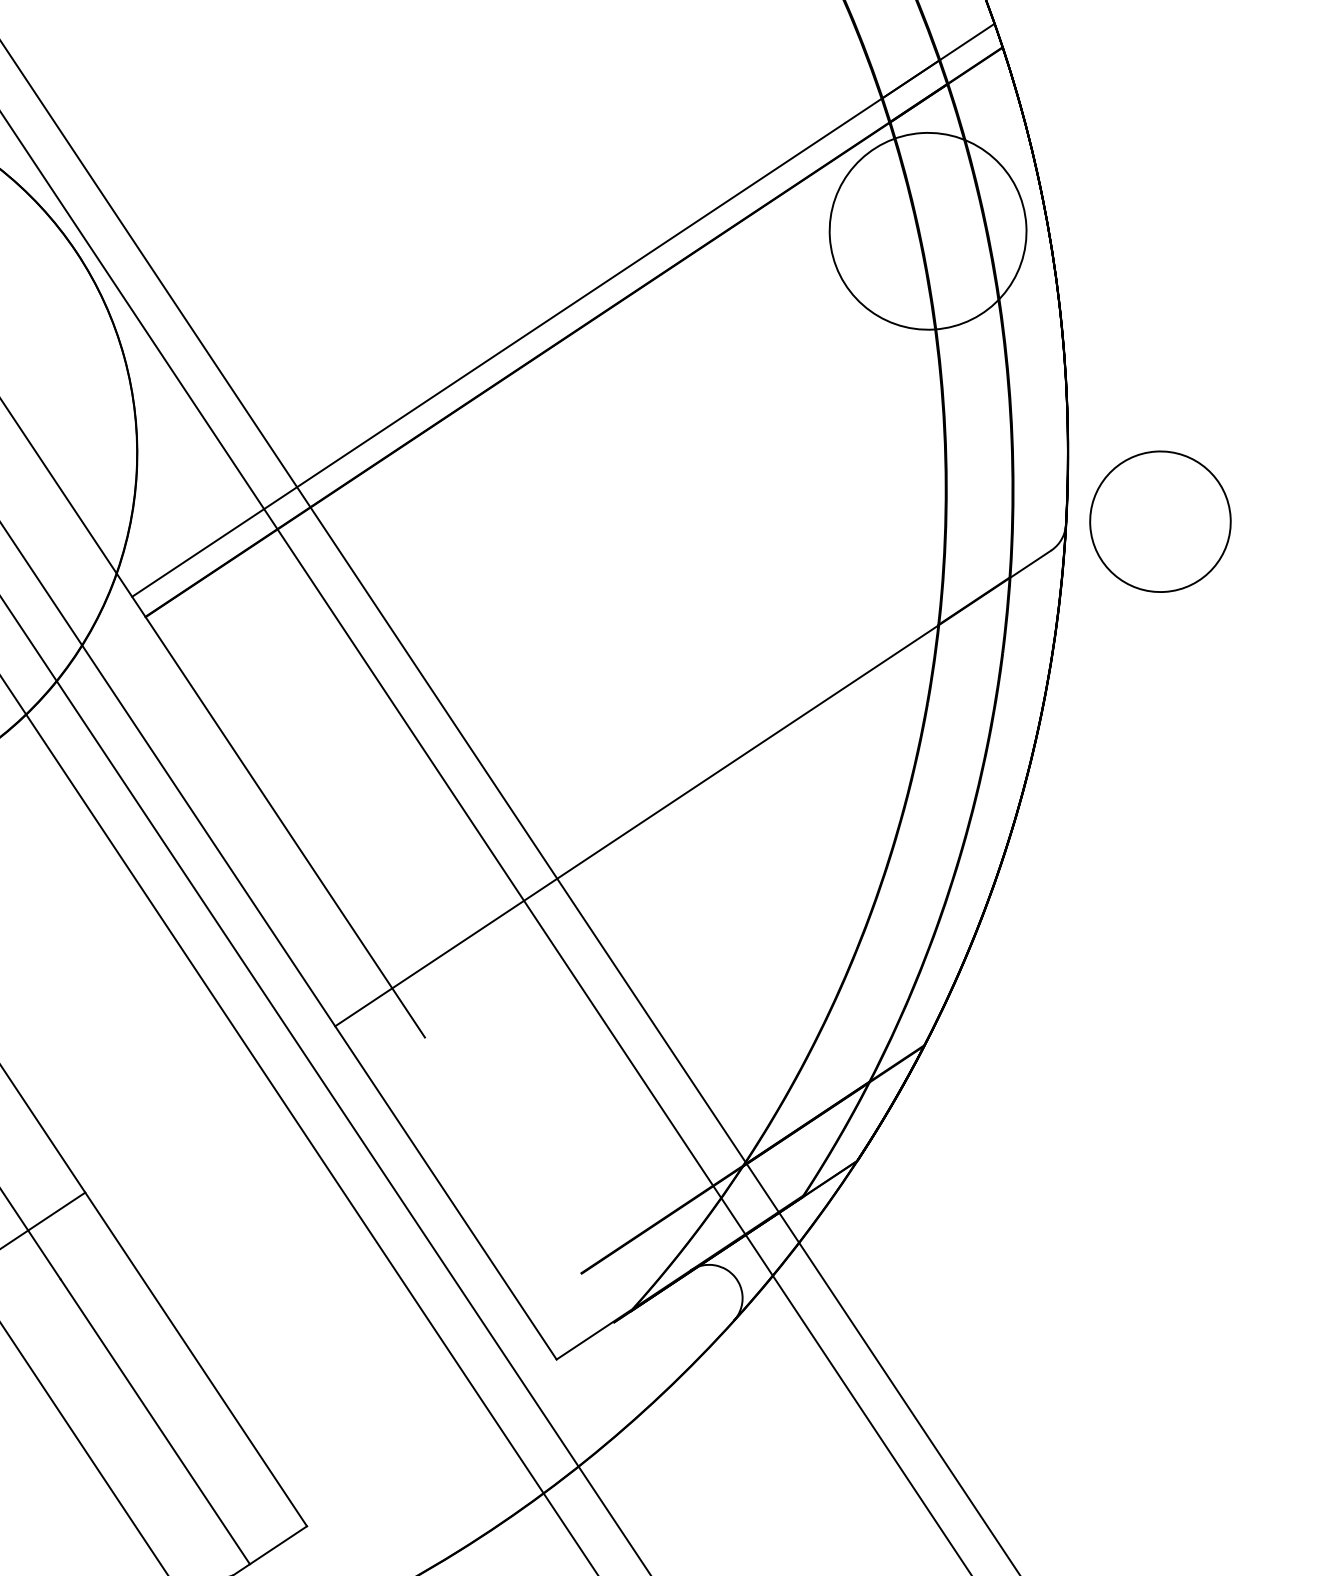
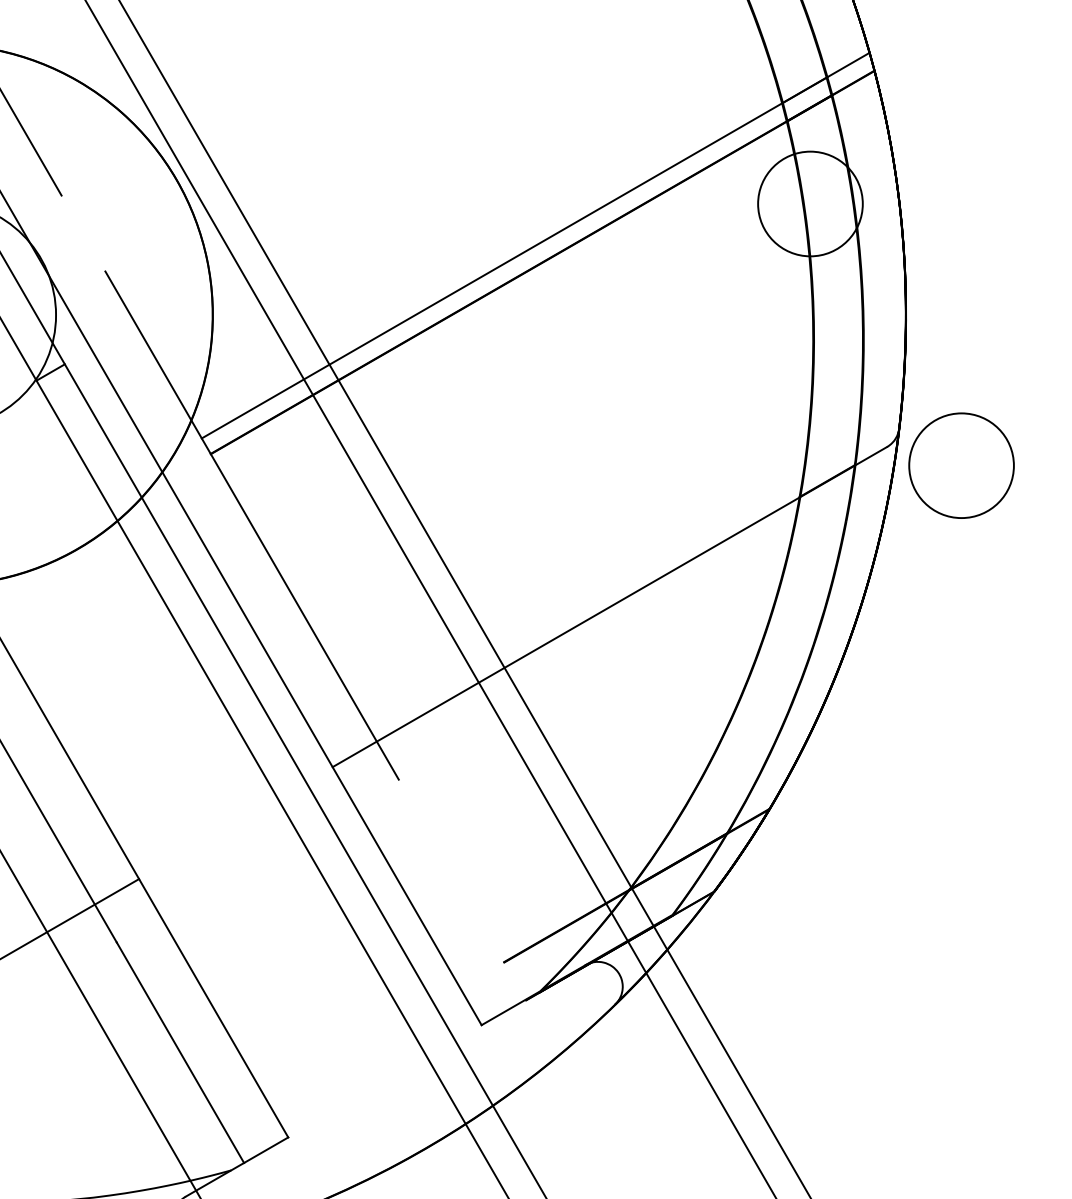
circle: (928, 230) -> (810, 203), size x0.71
circle: (1160, 521) -> (961, 465), moved

